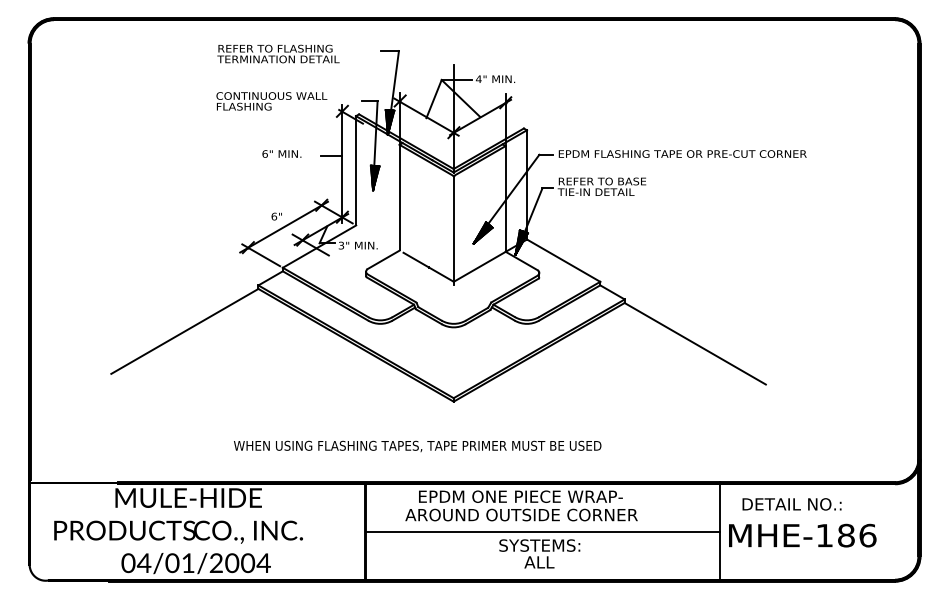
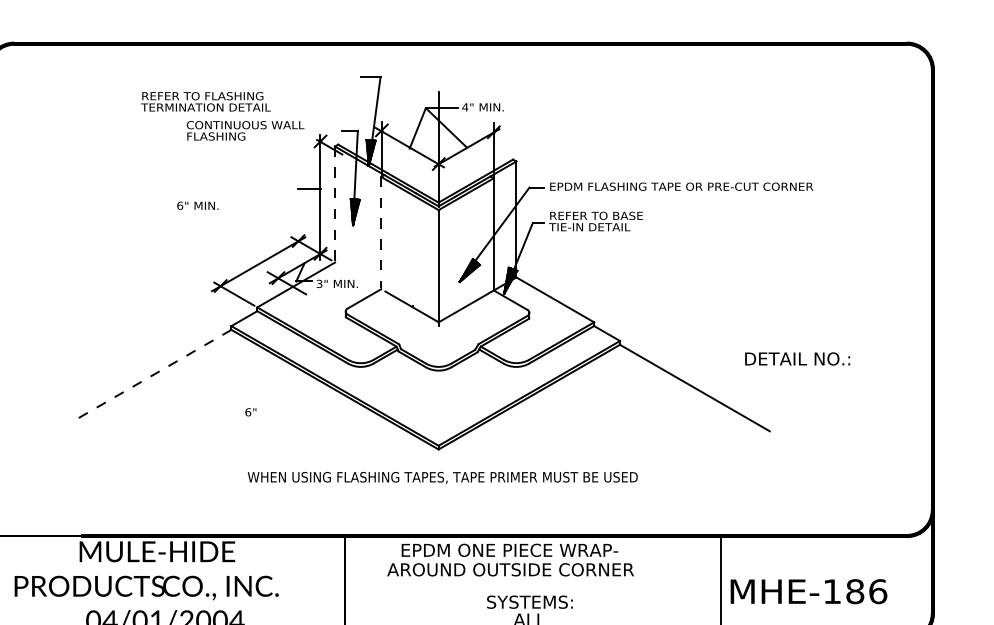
text: (278, 53) -> (206, 101), moved
text: (281, 153) -> (197, 205), moved
line: (356, 170) -> (335, 204), solid -> dashed
line: (399, 197) -> (381, 232), solid -> dashed
text: (276, 216) -> (250, 412), moved
line: (184, 331) -> (152, 375), solid -> dashed
text: (417, 446) -> (442, 477), moved
text: (791, 504) -> (797, 359), moved
line: (542, 531) -> (532, 587), removed

